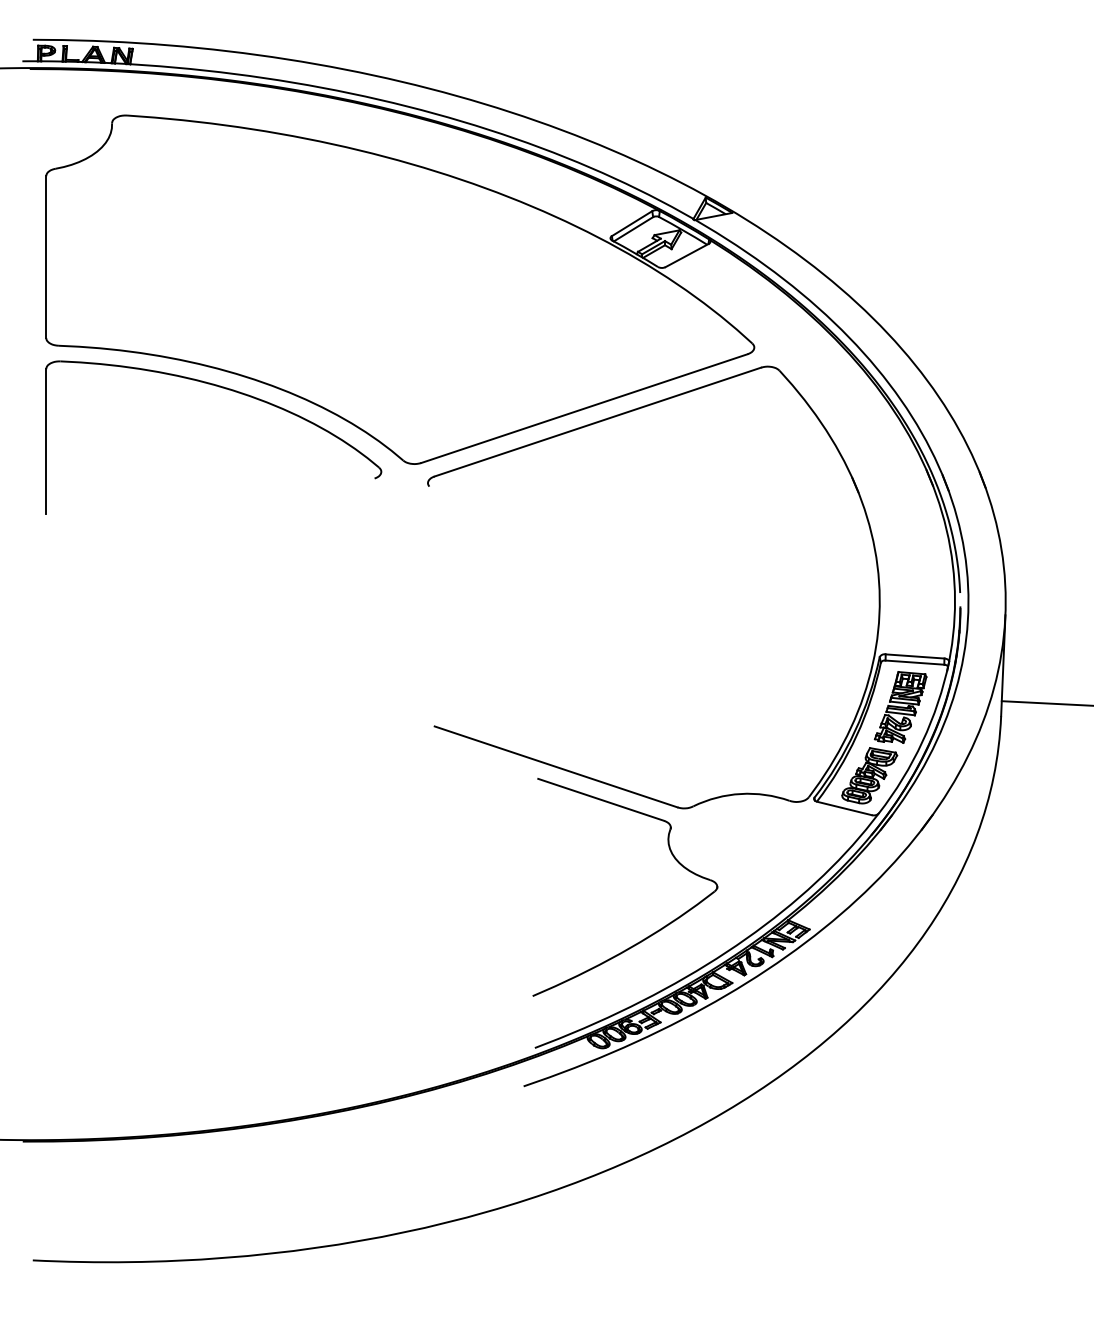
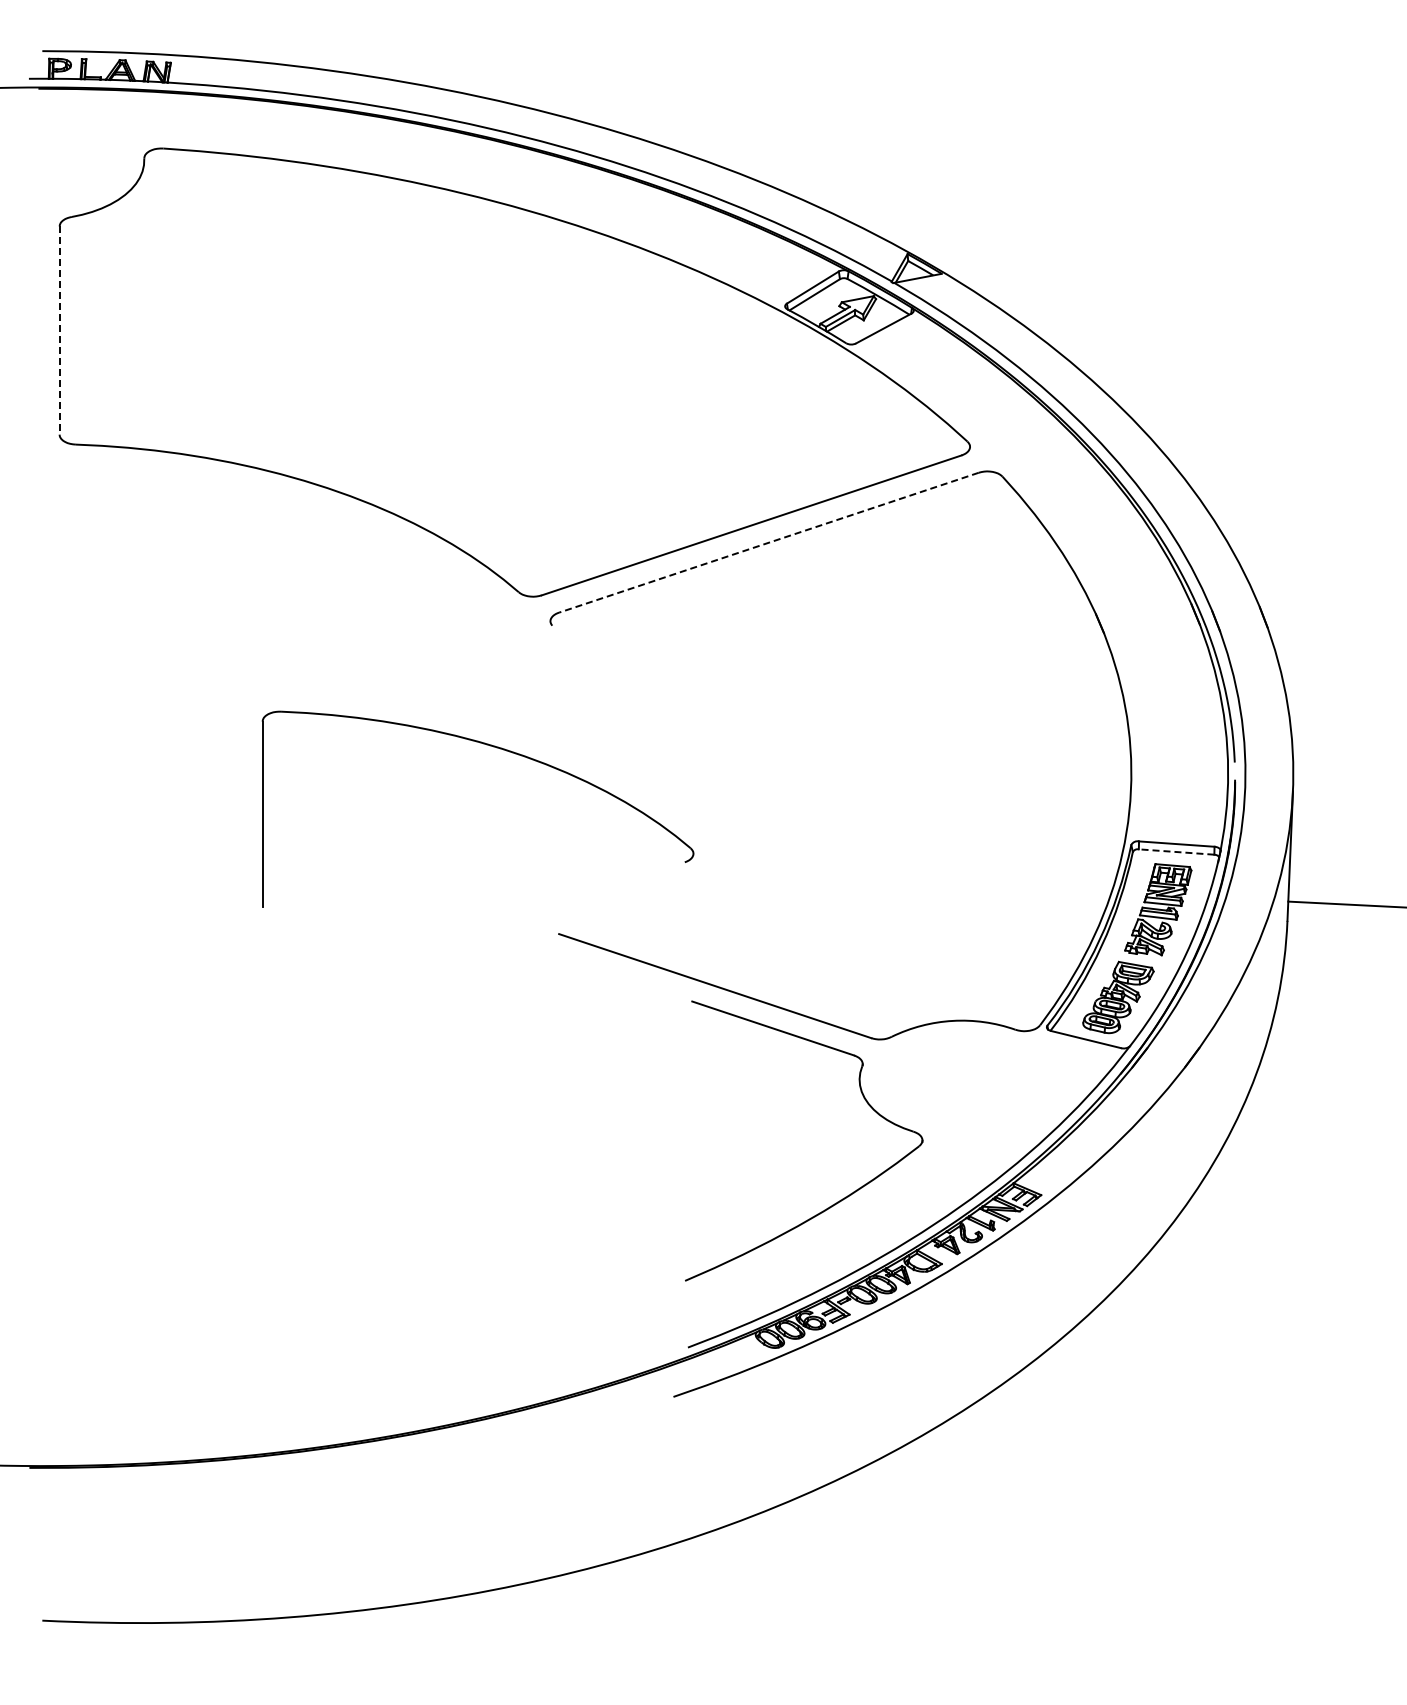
line: (46, 257) -> (59, 331), solid -> dashed
part: (228, 390) -> (496, 748), moved
line: (597, 421) -> (768, 542), solid -> dashed
line: (914, 663) -> (1176, 852), solid -> dashed

